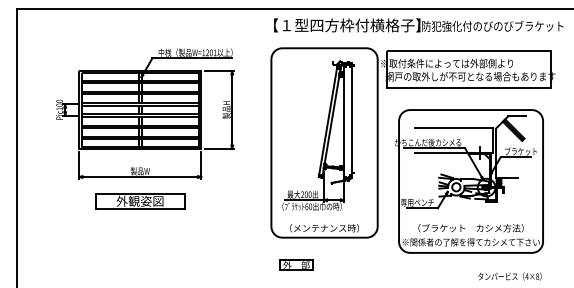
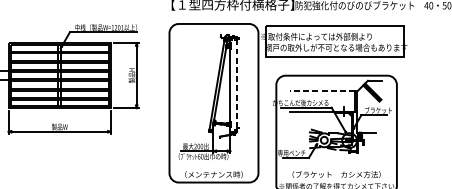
line: (351, 120) -> (236, 84), solid -> dashed
line: (453, 128) -> (321, 91), solid -> dashed
part: (140, 201) -> (59, 152), removed

